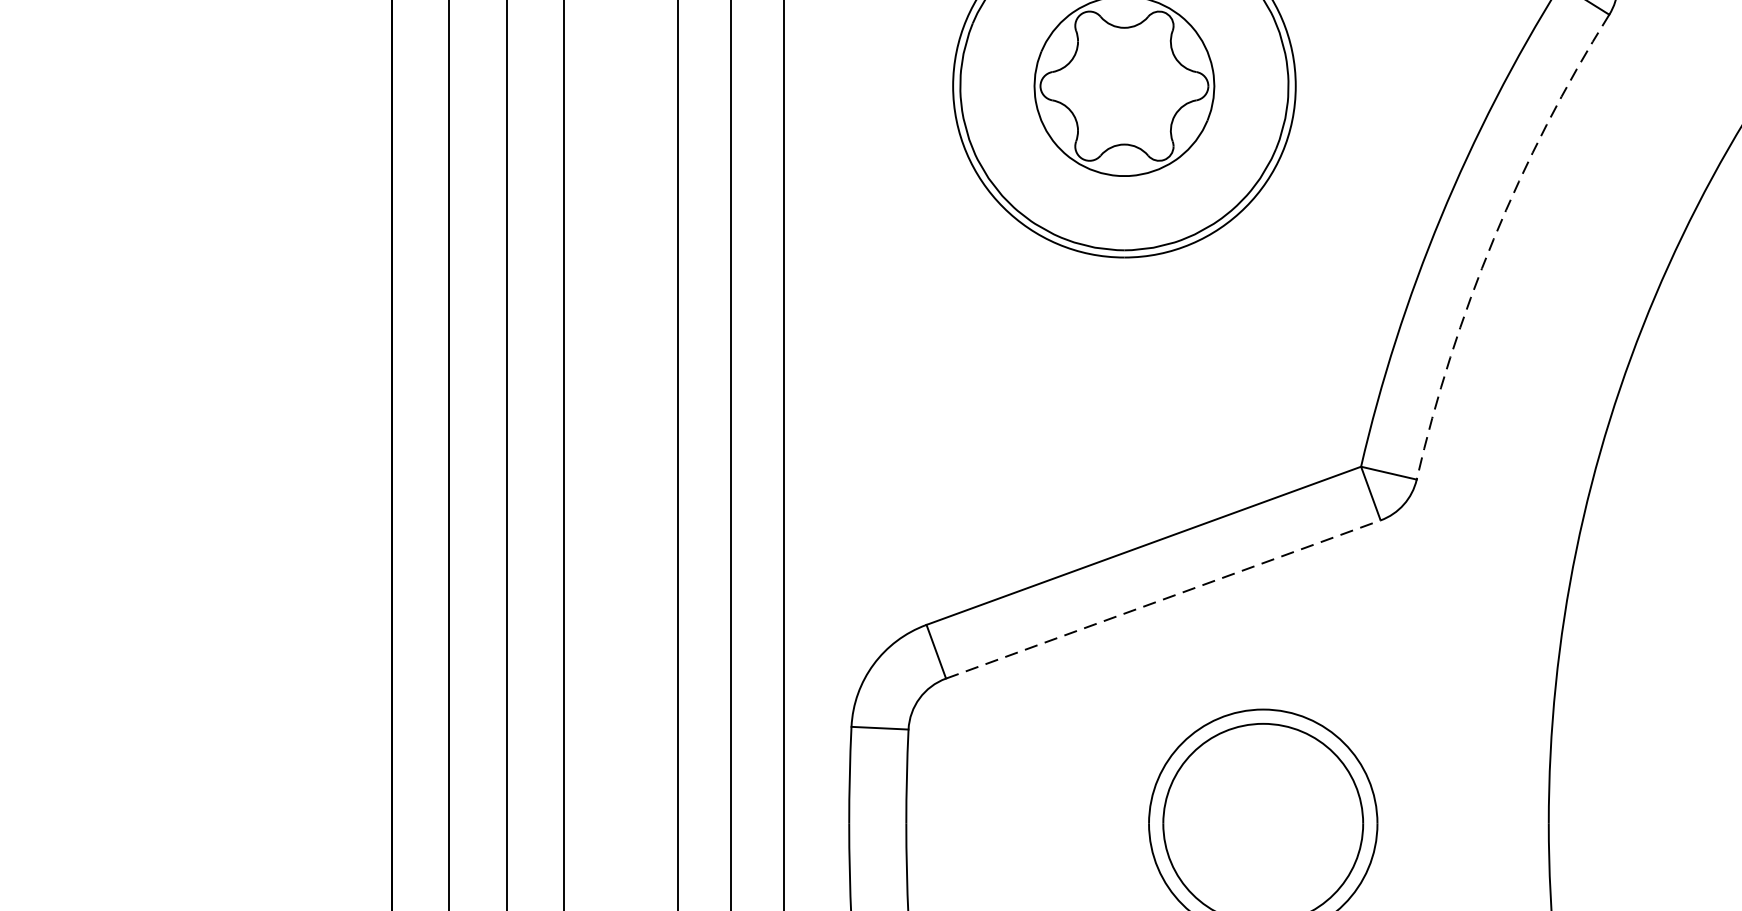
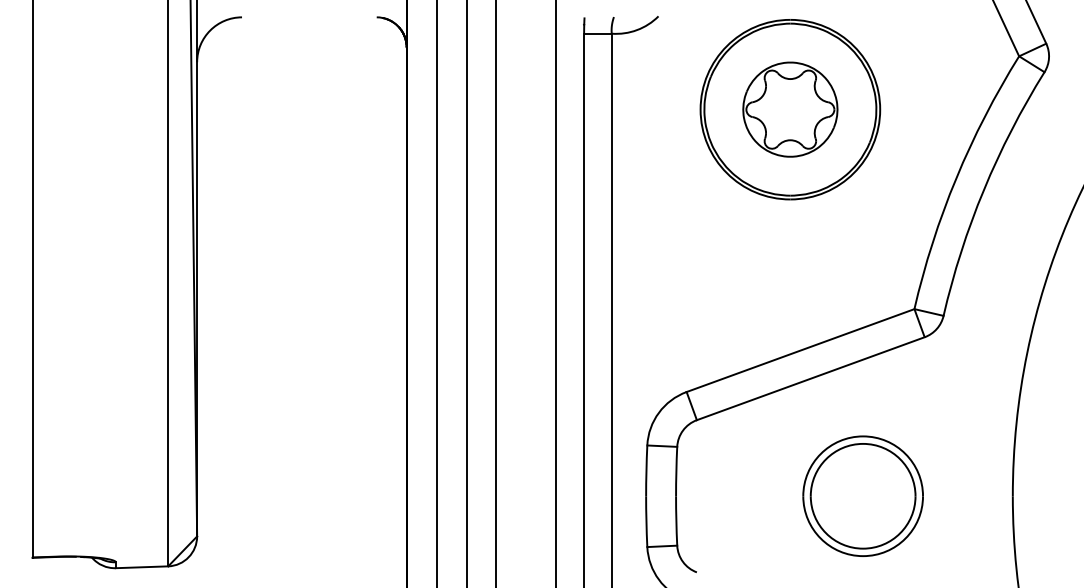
arc: (1492, 238) -> (983, 189), dashed -> solid
line: (1164, 599) -> (811, 378), dashed -> solid

